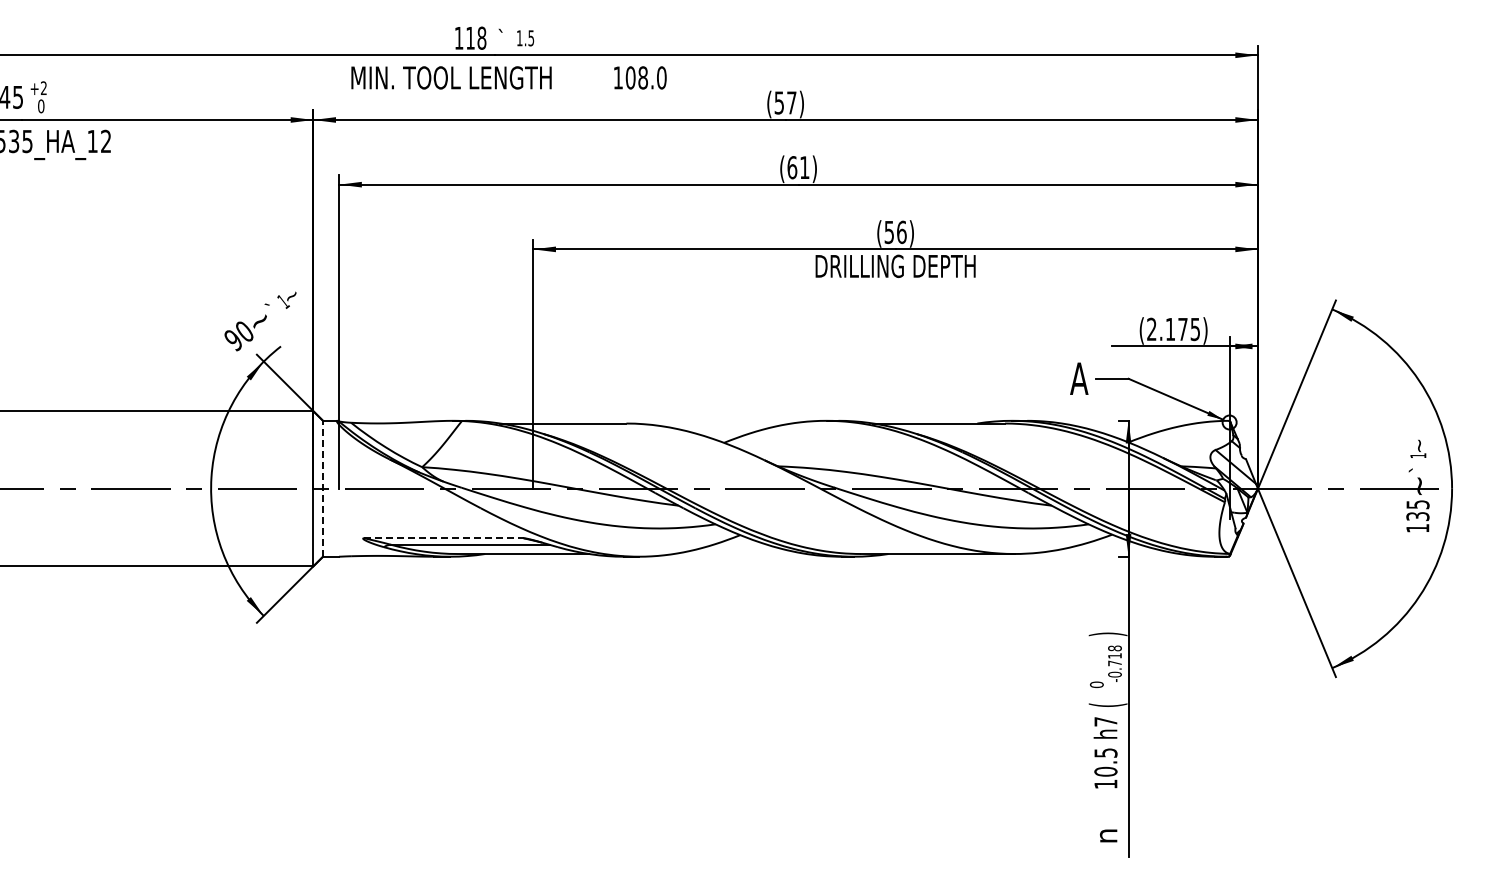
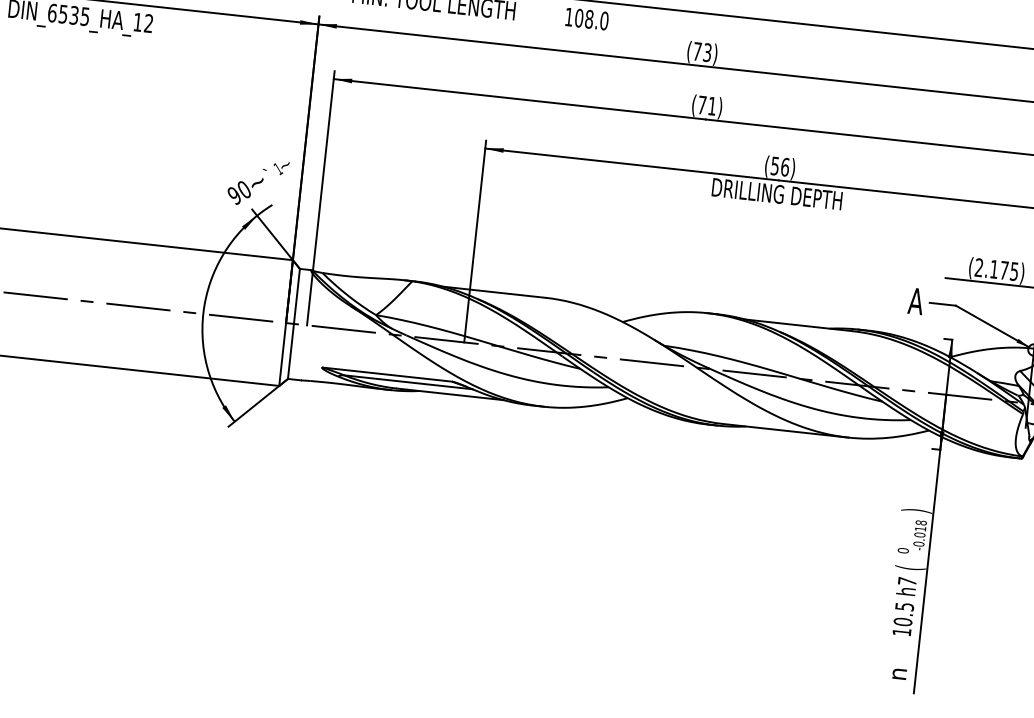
text: (785, 102) -> (702, 51), (57) -> (73)
text: (792, 167) -> (702, 105), (61) -> (71)
line: (323, 488) -> (294, 323), dashed -> solid
line: (443, 538) -> (387, 374), dashed -> solid
text: (1114, 663) -> (919, 535), -0.718 -> -0.018

